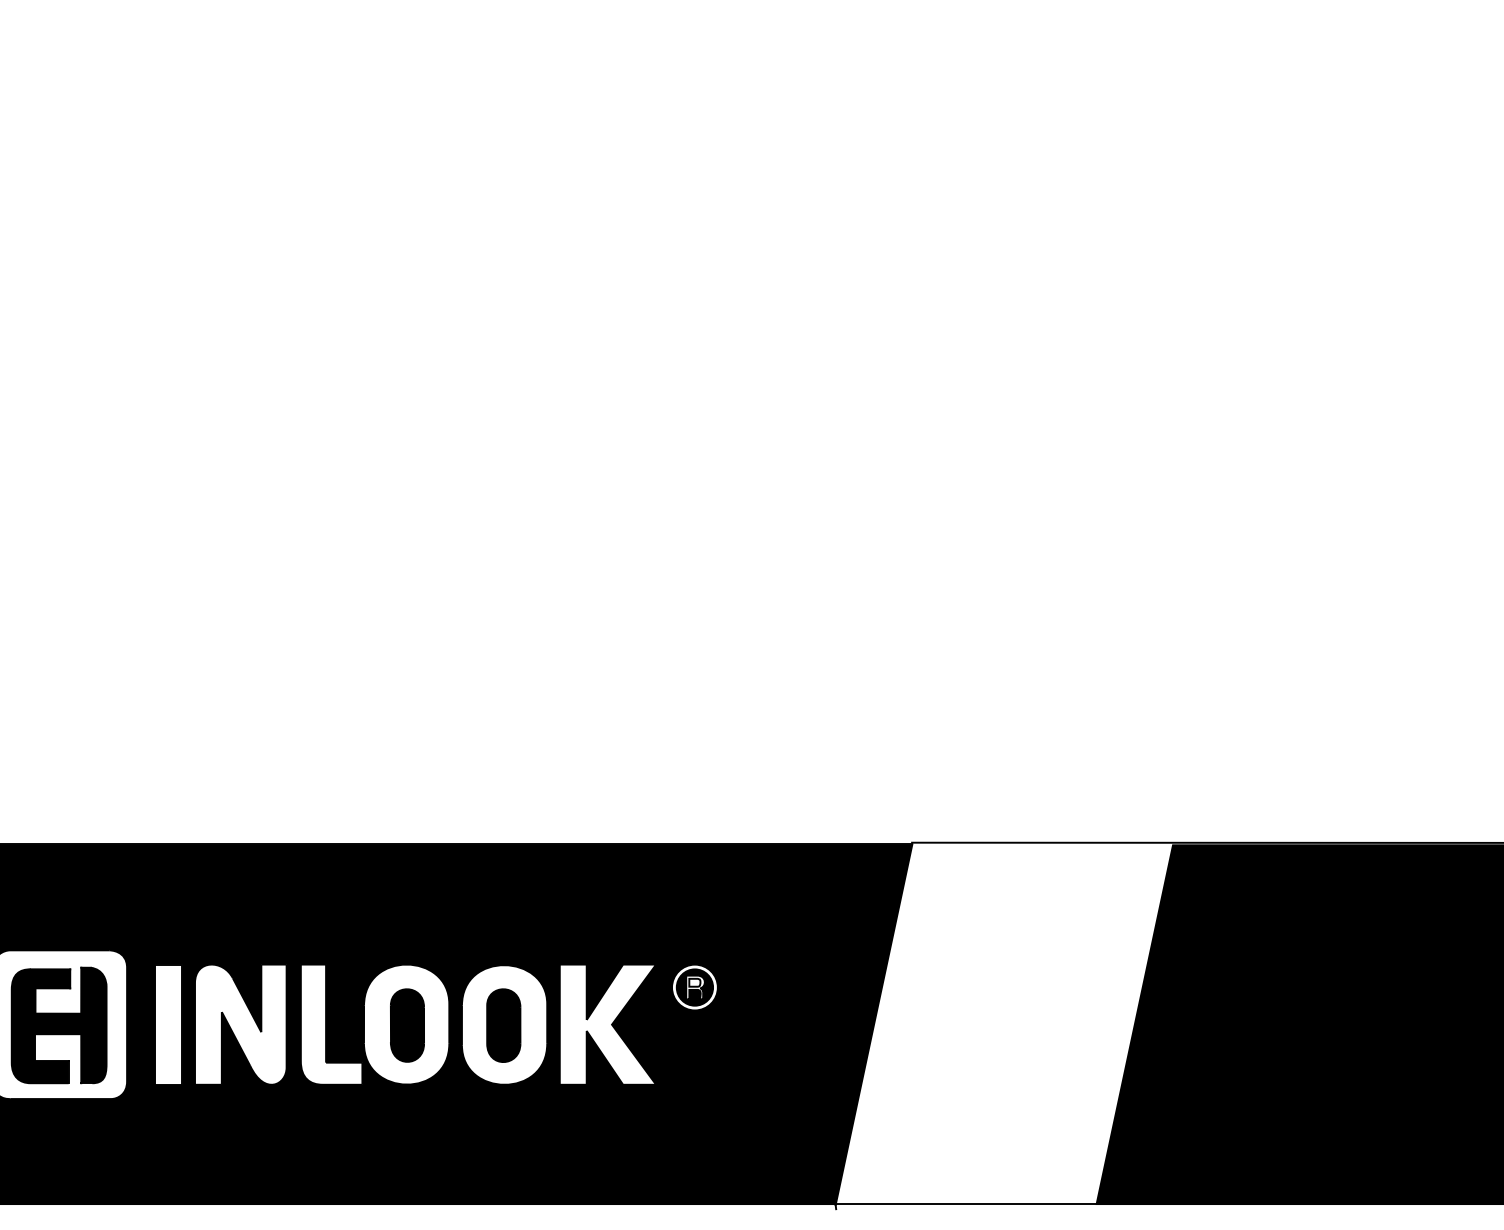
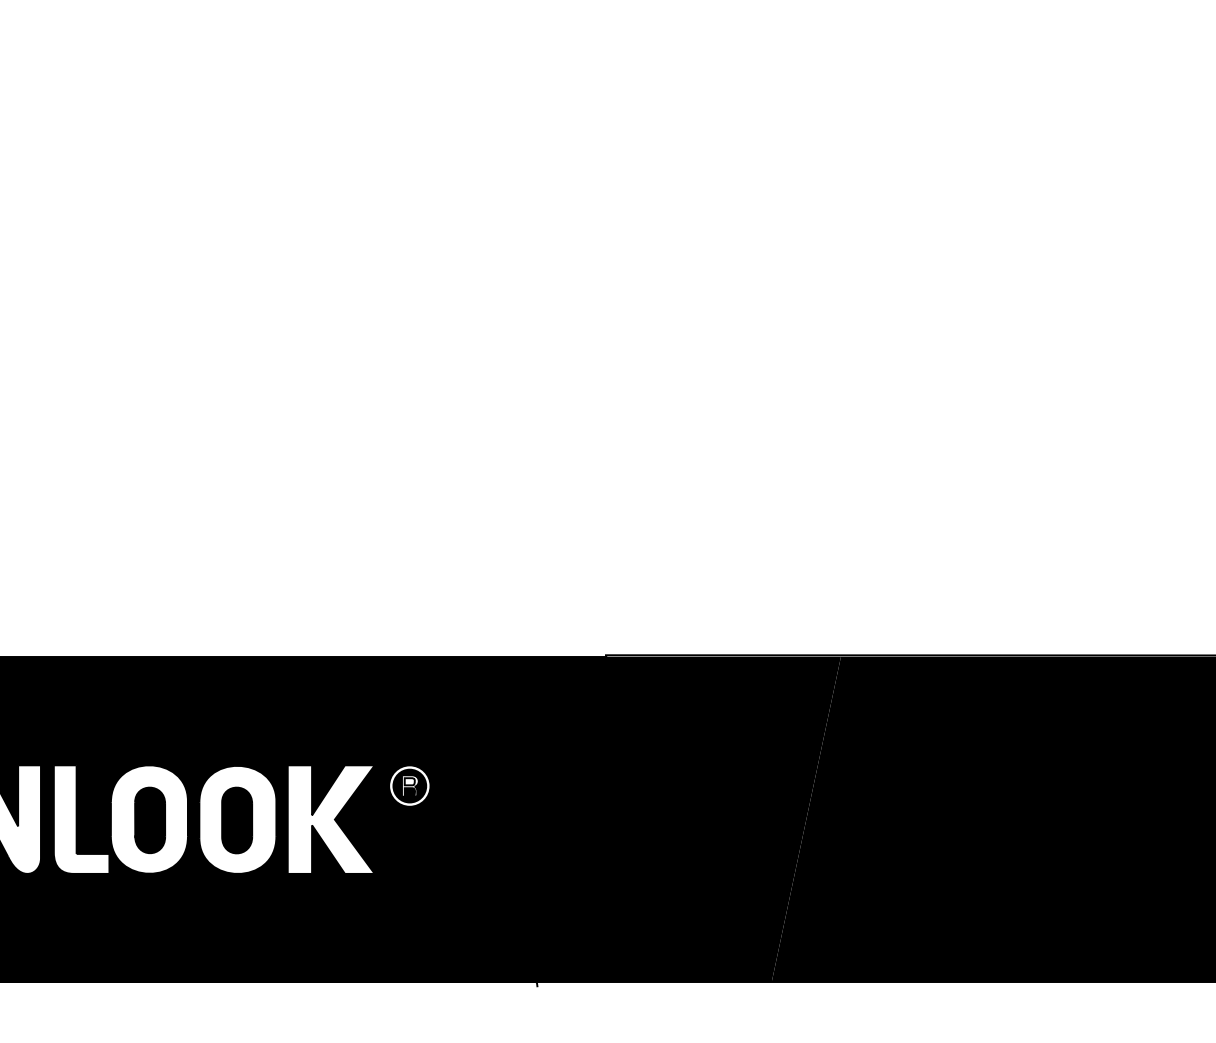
fill: (1003, 1024) -> (688, 819), added

